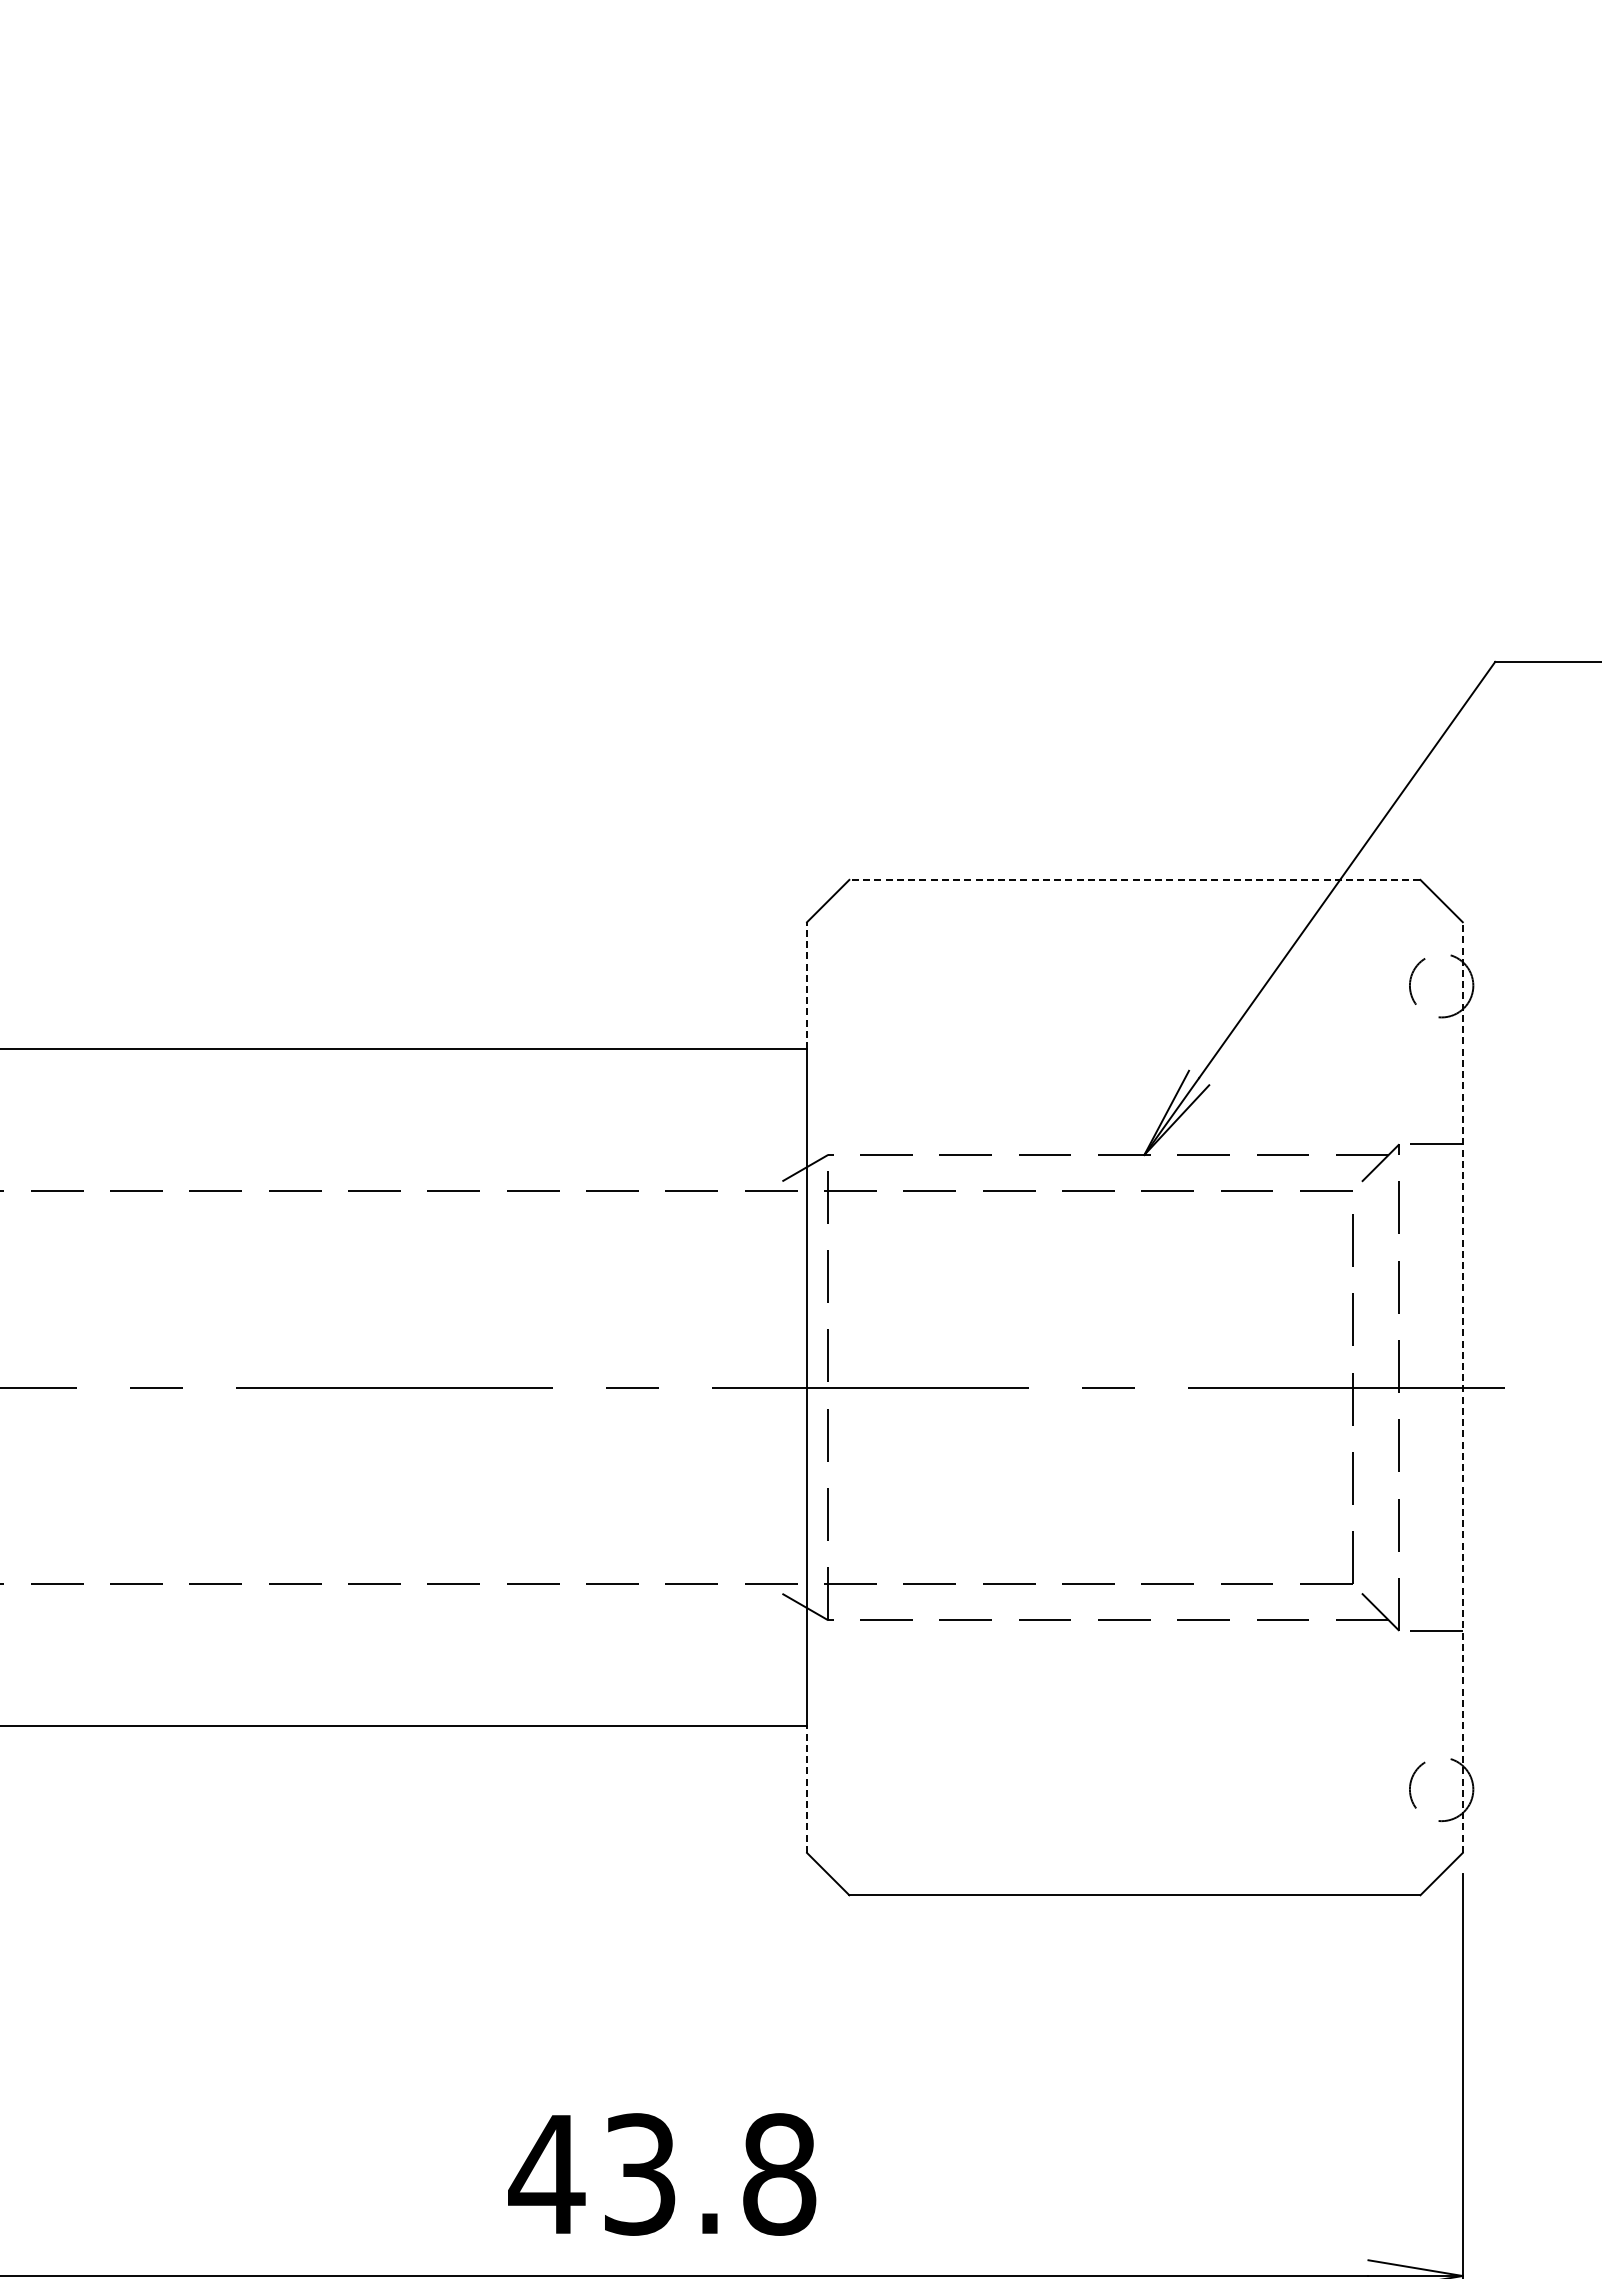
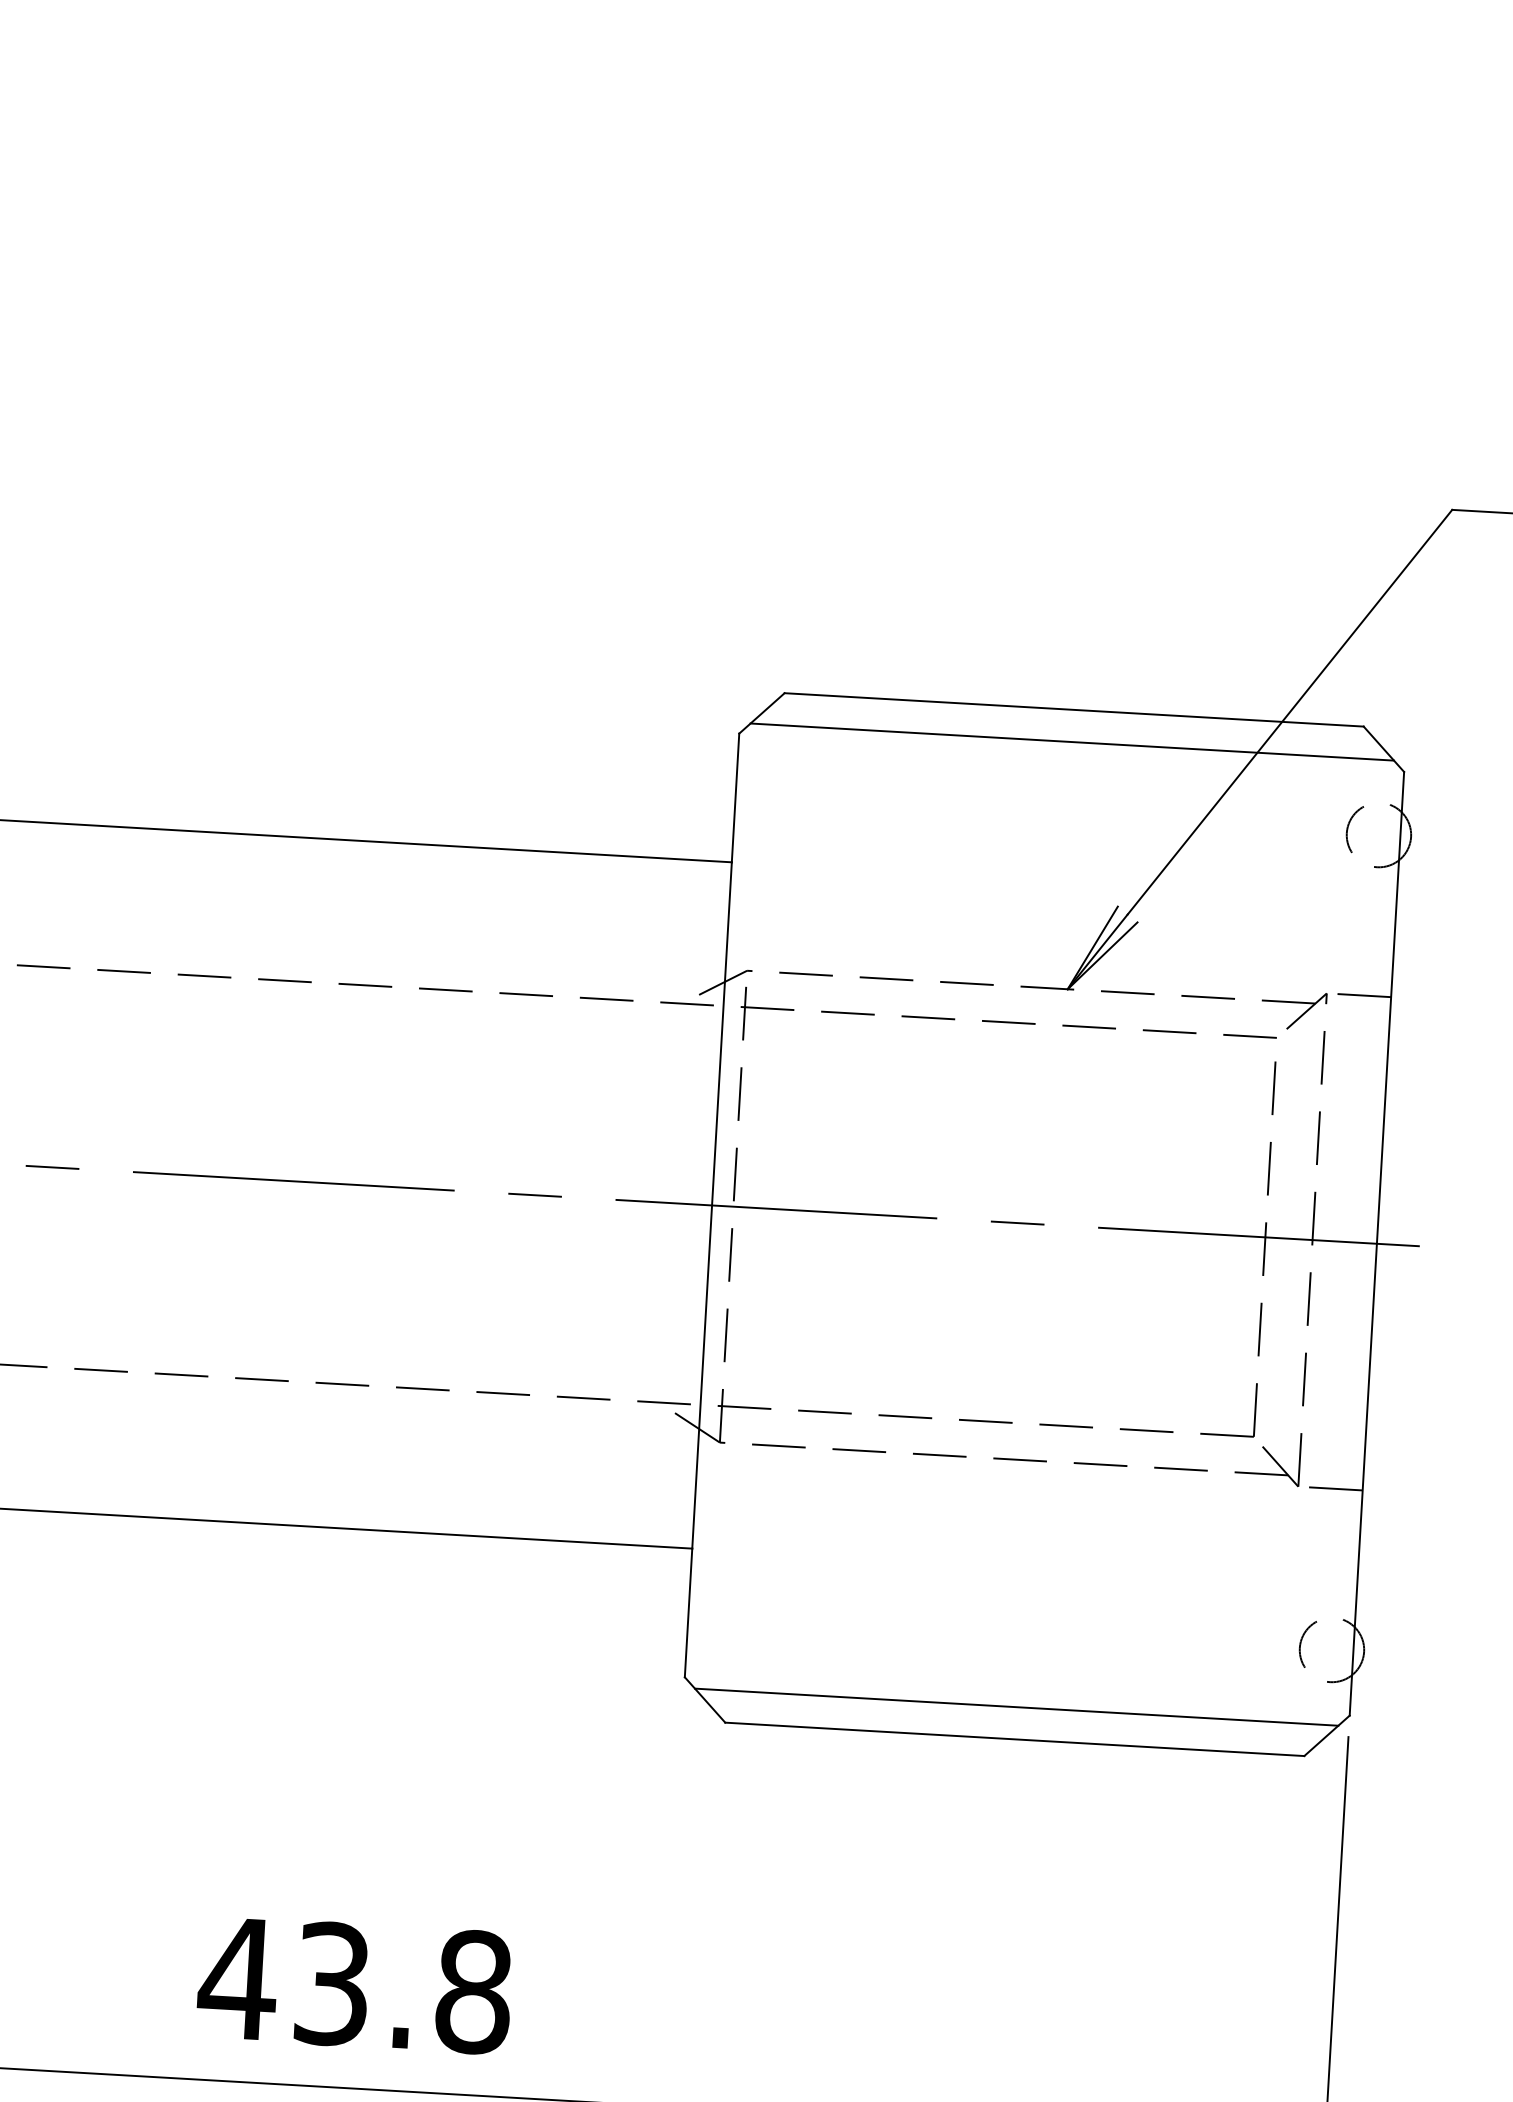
line: (1134, 879) -> (1073, 709), dashed -> solid
line: (1134, 911) -> (1071, 741), added
line: (807, 985) -> (736, 797), dashed -> solid
line: (1462, 1387) -> (1376, 1243), dashed -> solid
line: (807, 1788) -> (689, 1611), dashed -> solid
line: (1134, 1863) -> (1016, 1707), added
text: (662, 2174) -> (355, 1985), moved

